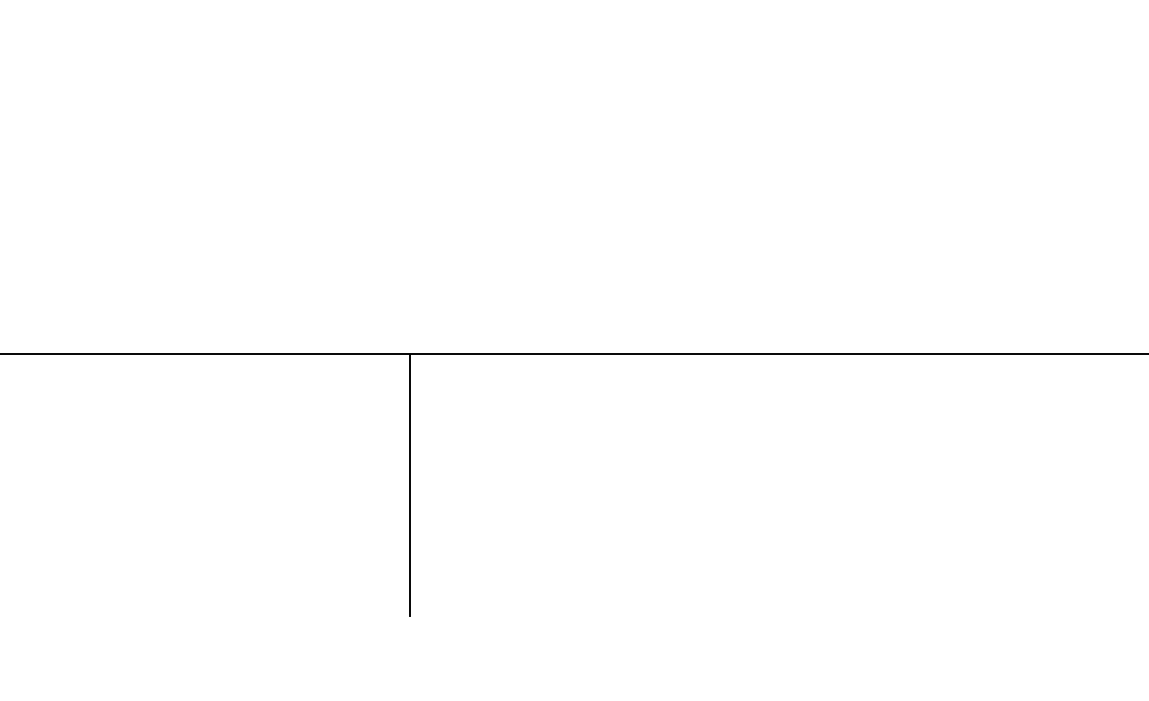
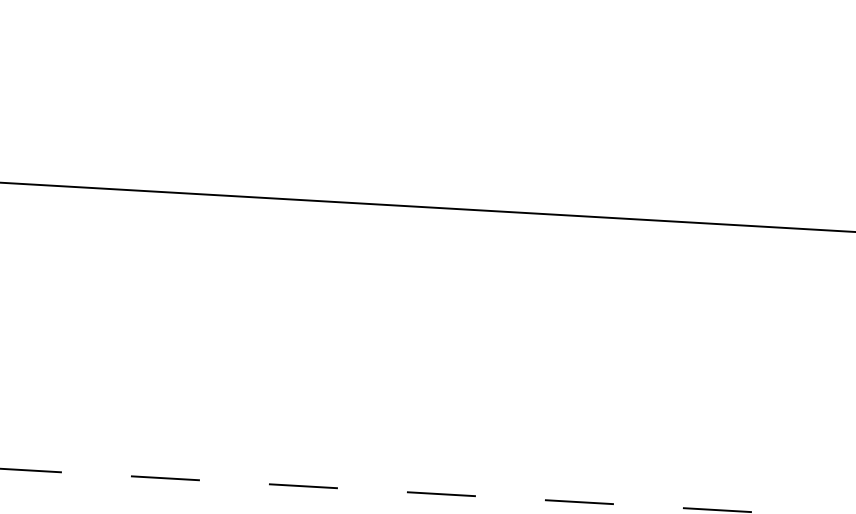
line: (410, 485) -> (204, 302), removed

